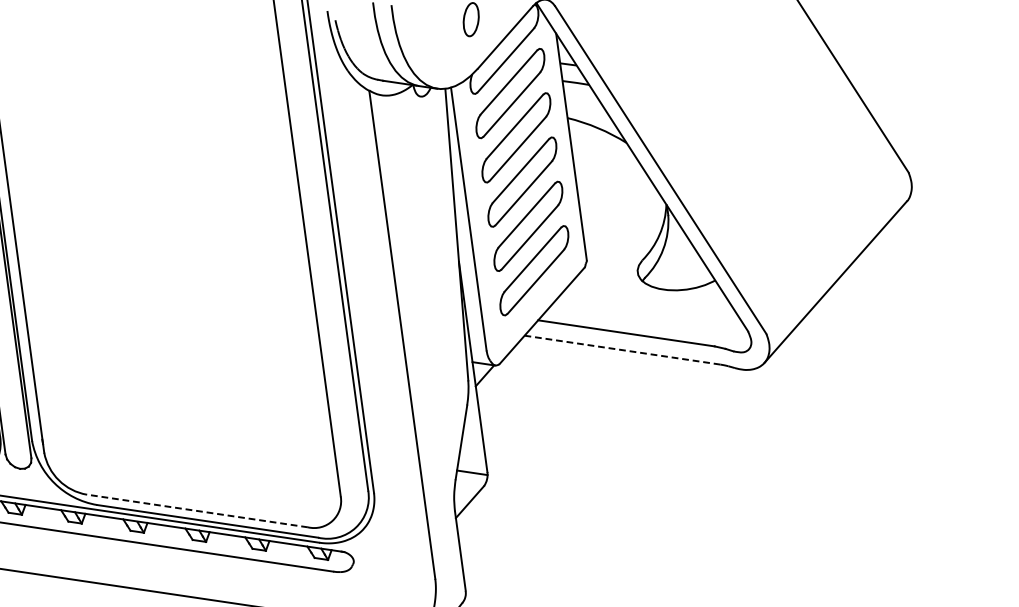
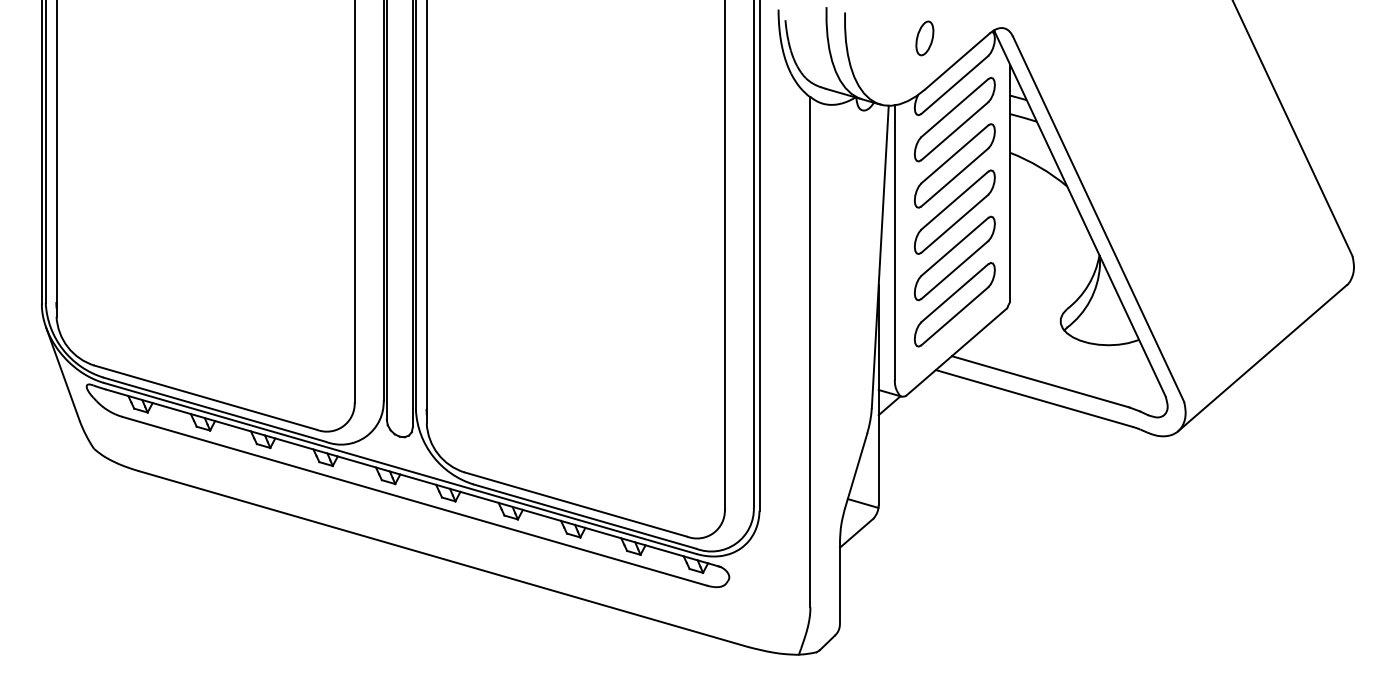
line: (621, 350) -> (1033, 398), dashed -> solid
line: (197, 511) -> (575, 504), dashed -> solid

